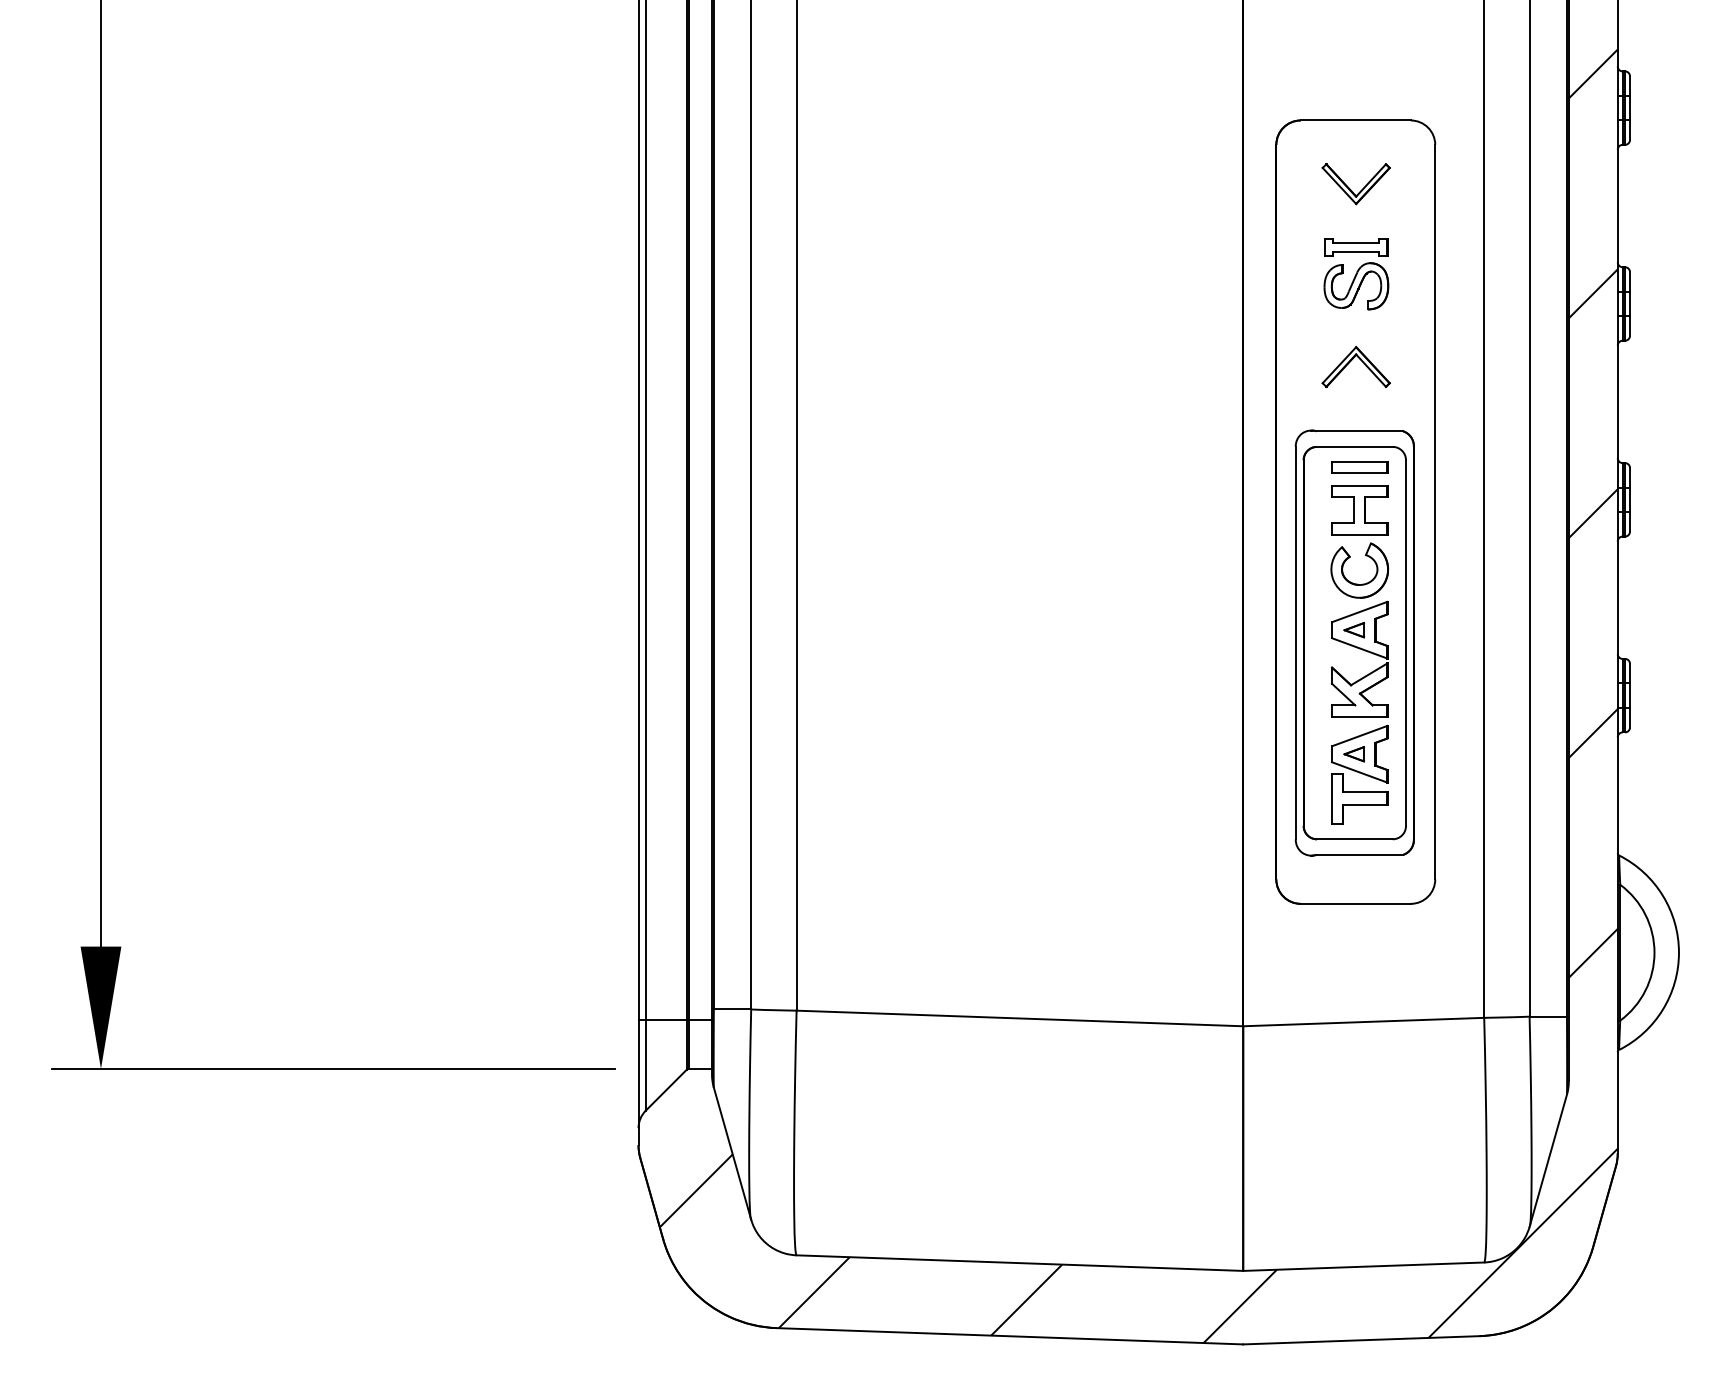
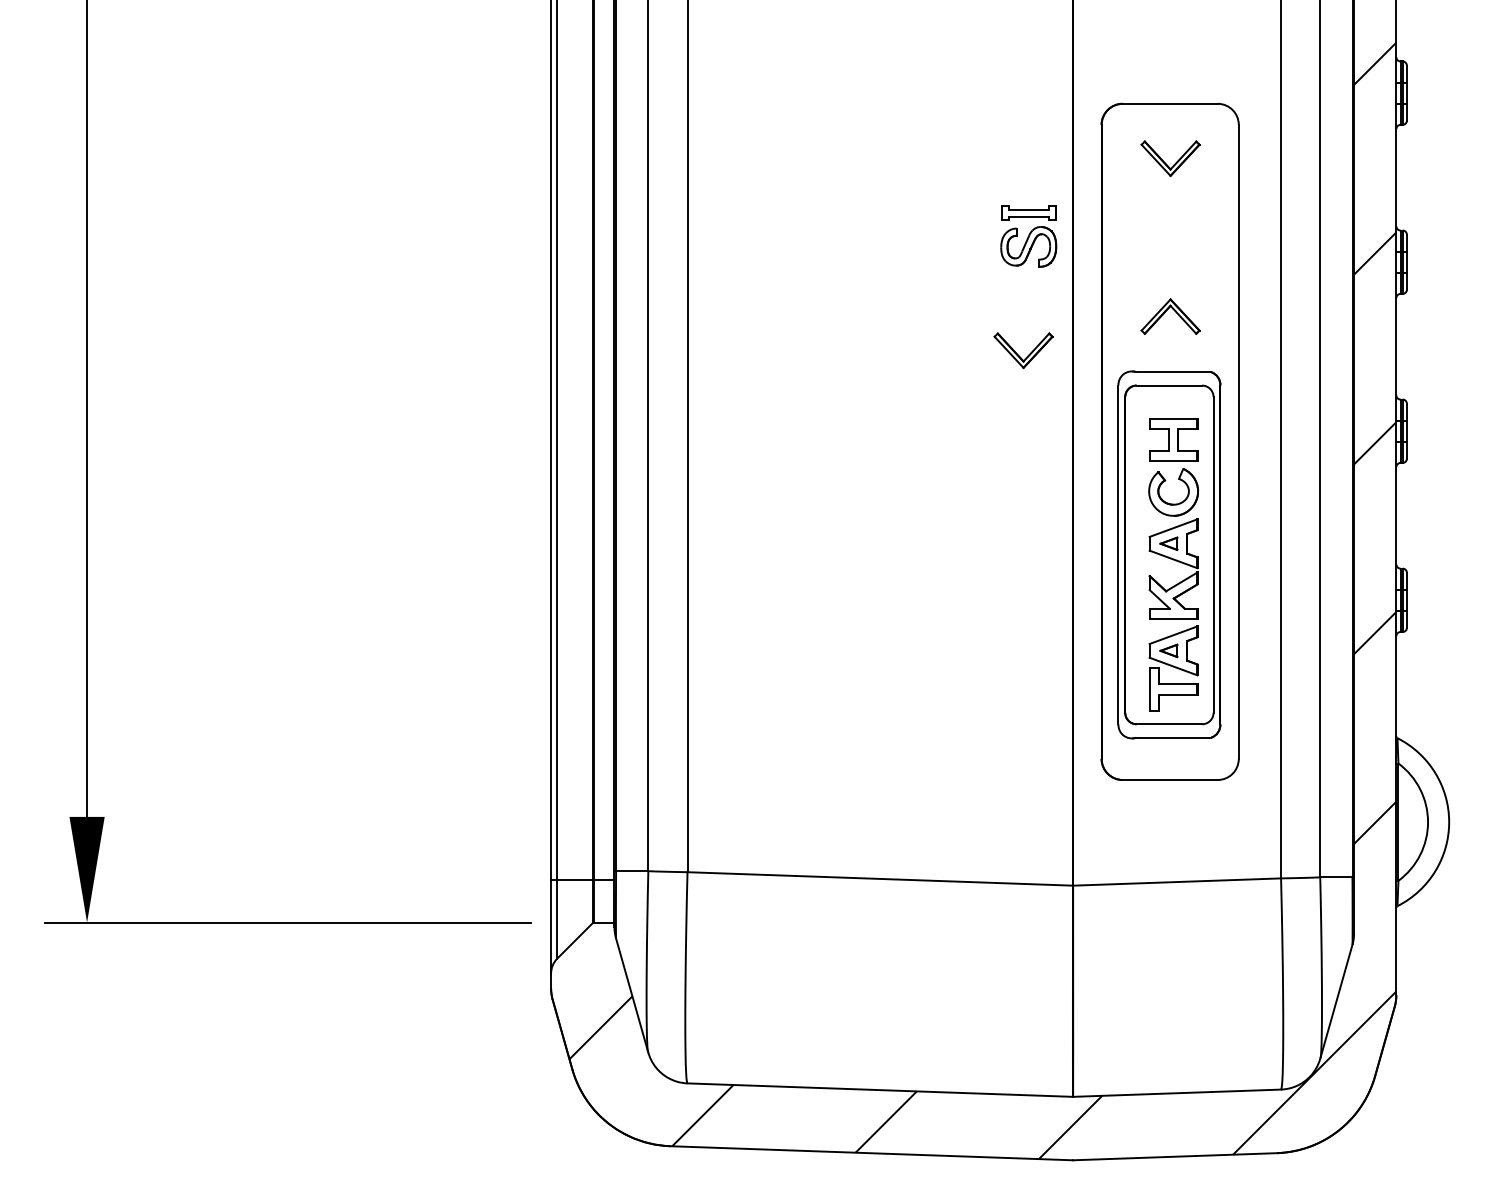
part: (1356, 274) -> (1028, 236), moved
part: (1180, 410) -> (1018, 354), added
part: (1359, 466) -> (1173, 402), removed

